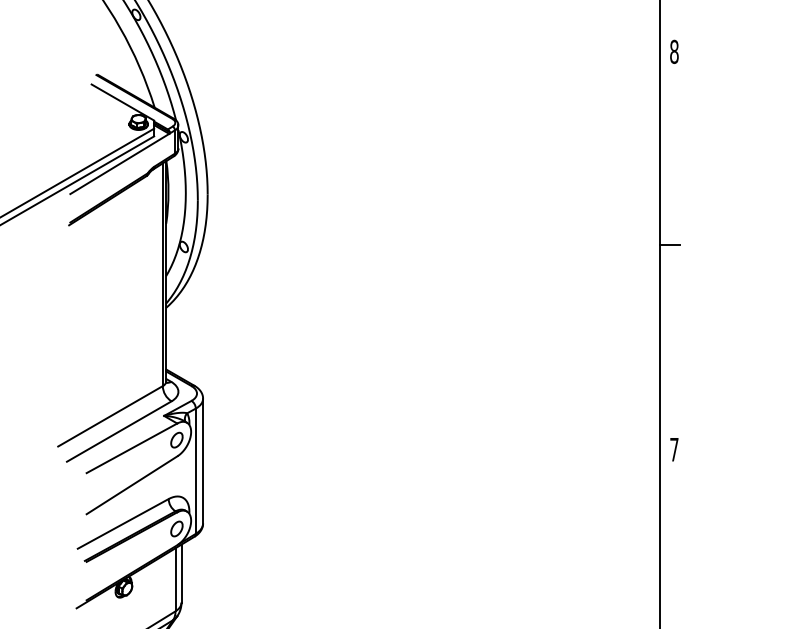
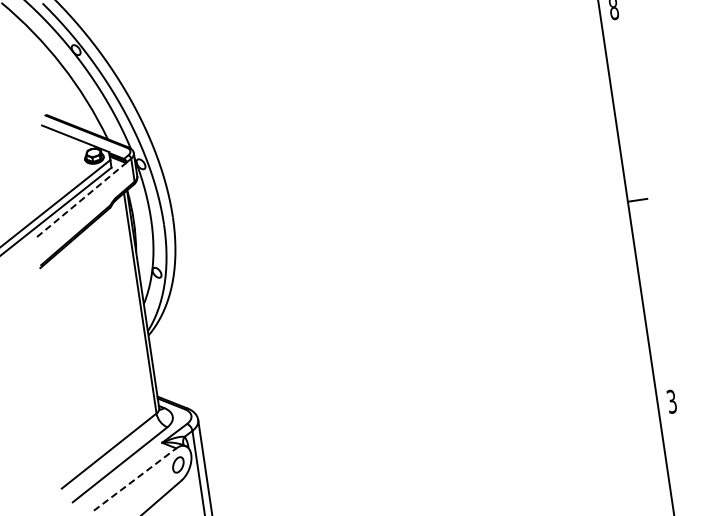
line: (119, 163) -> (81, 199), solid -> dashed
line: (131, 448) -> (134, 479), solid -> dashed
text: (674, 449) -> (671, 401), 7 -> 3

